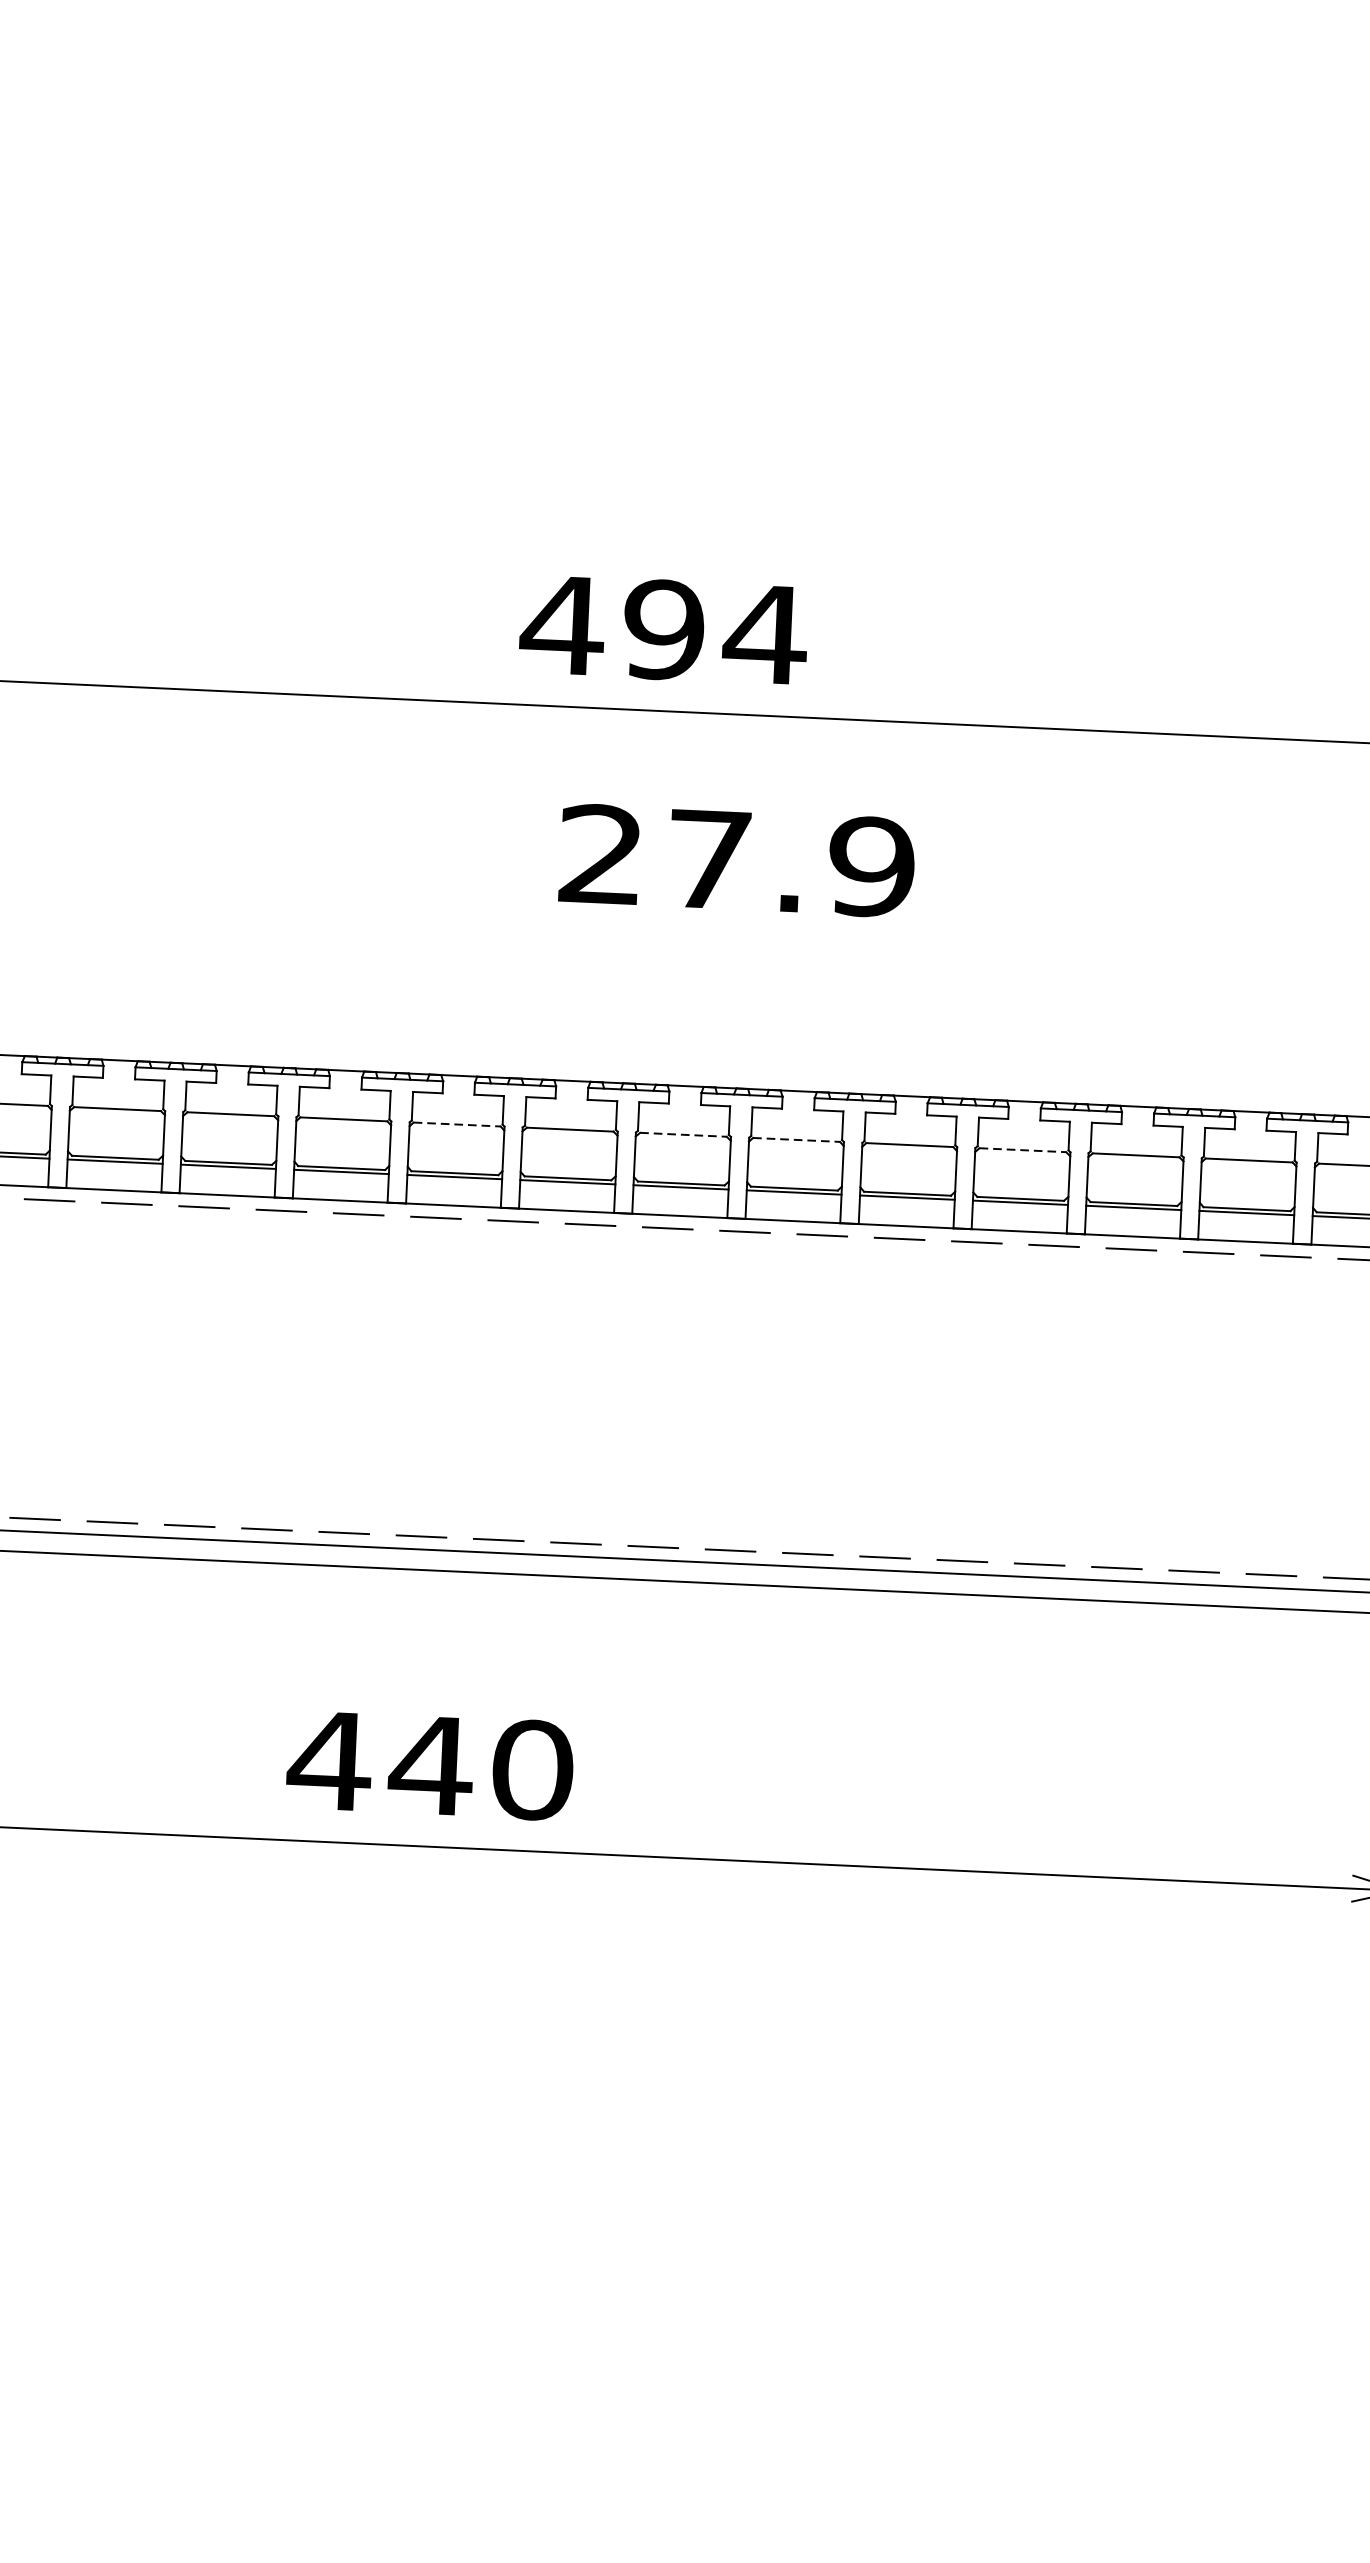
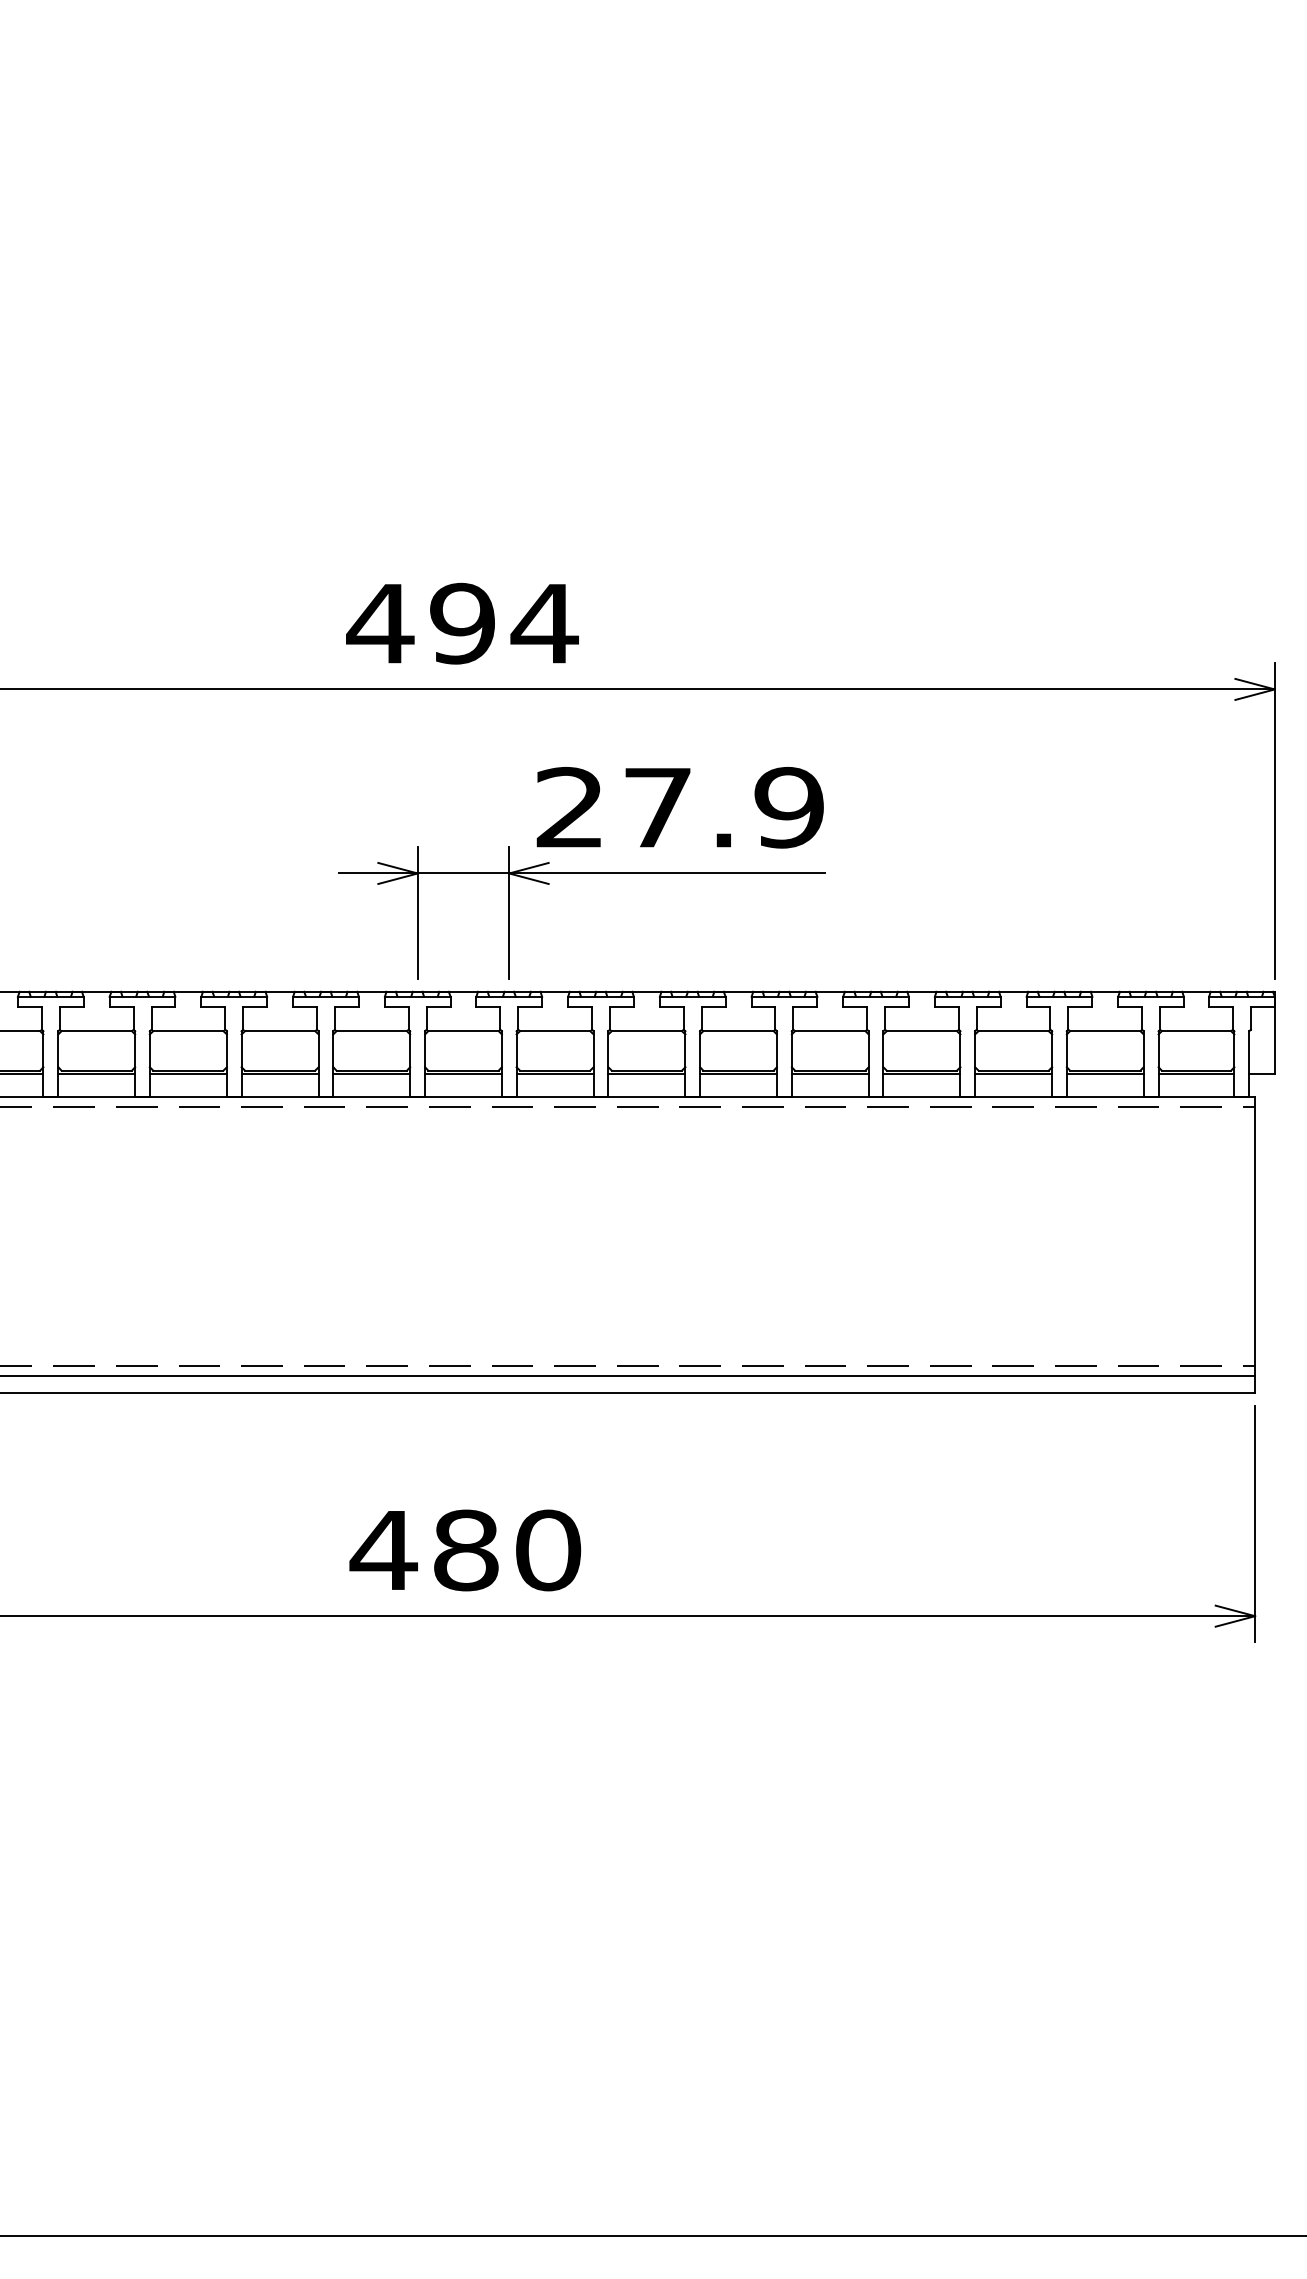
text: (663, 629) -> (462, 623), moved
part: (611, 936) -> (581, 873), added
line: (458, 1124) -> (464, 1031), dashed -> solid
line: (684, 1135) -> (647, 1031), dashed -> solid
line: (797, 1140) -> (739, 1031), dashed -> solid
line: (1023, 1150) -> (922, 1031), dashed -> solid
text: (430, 1765) -> (465, 1550), 440 -> 480

